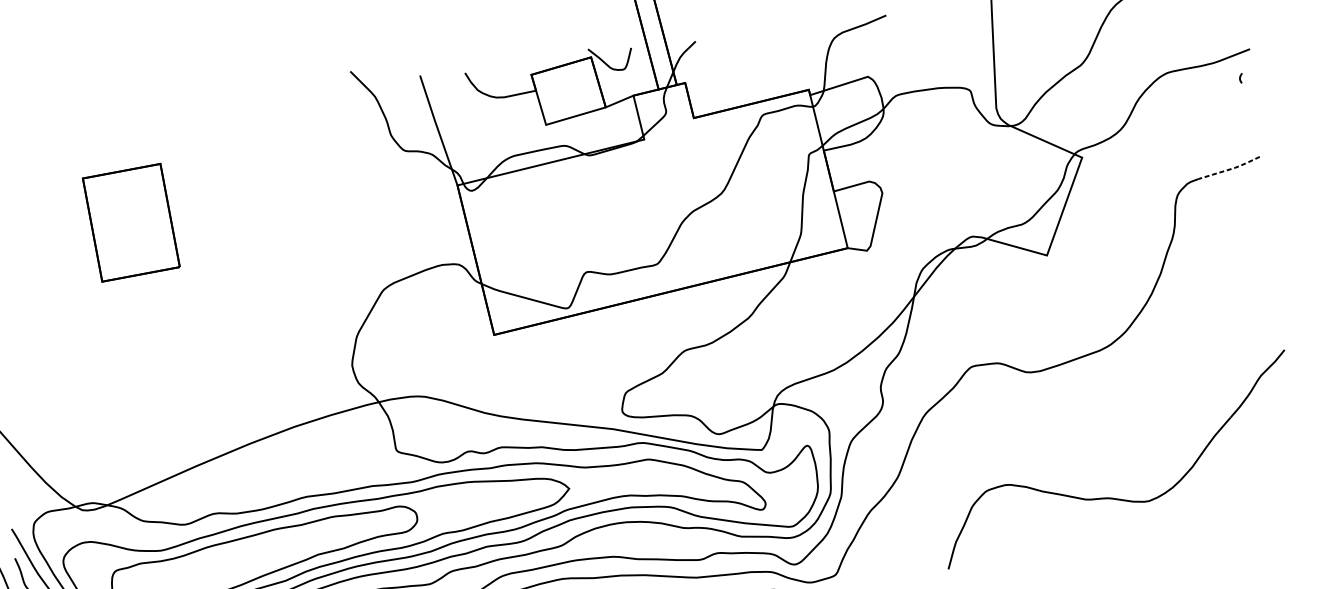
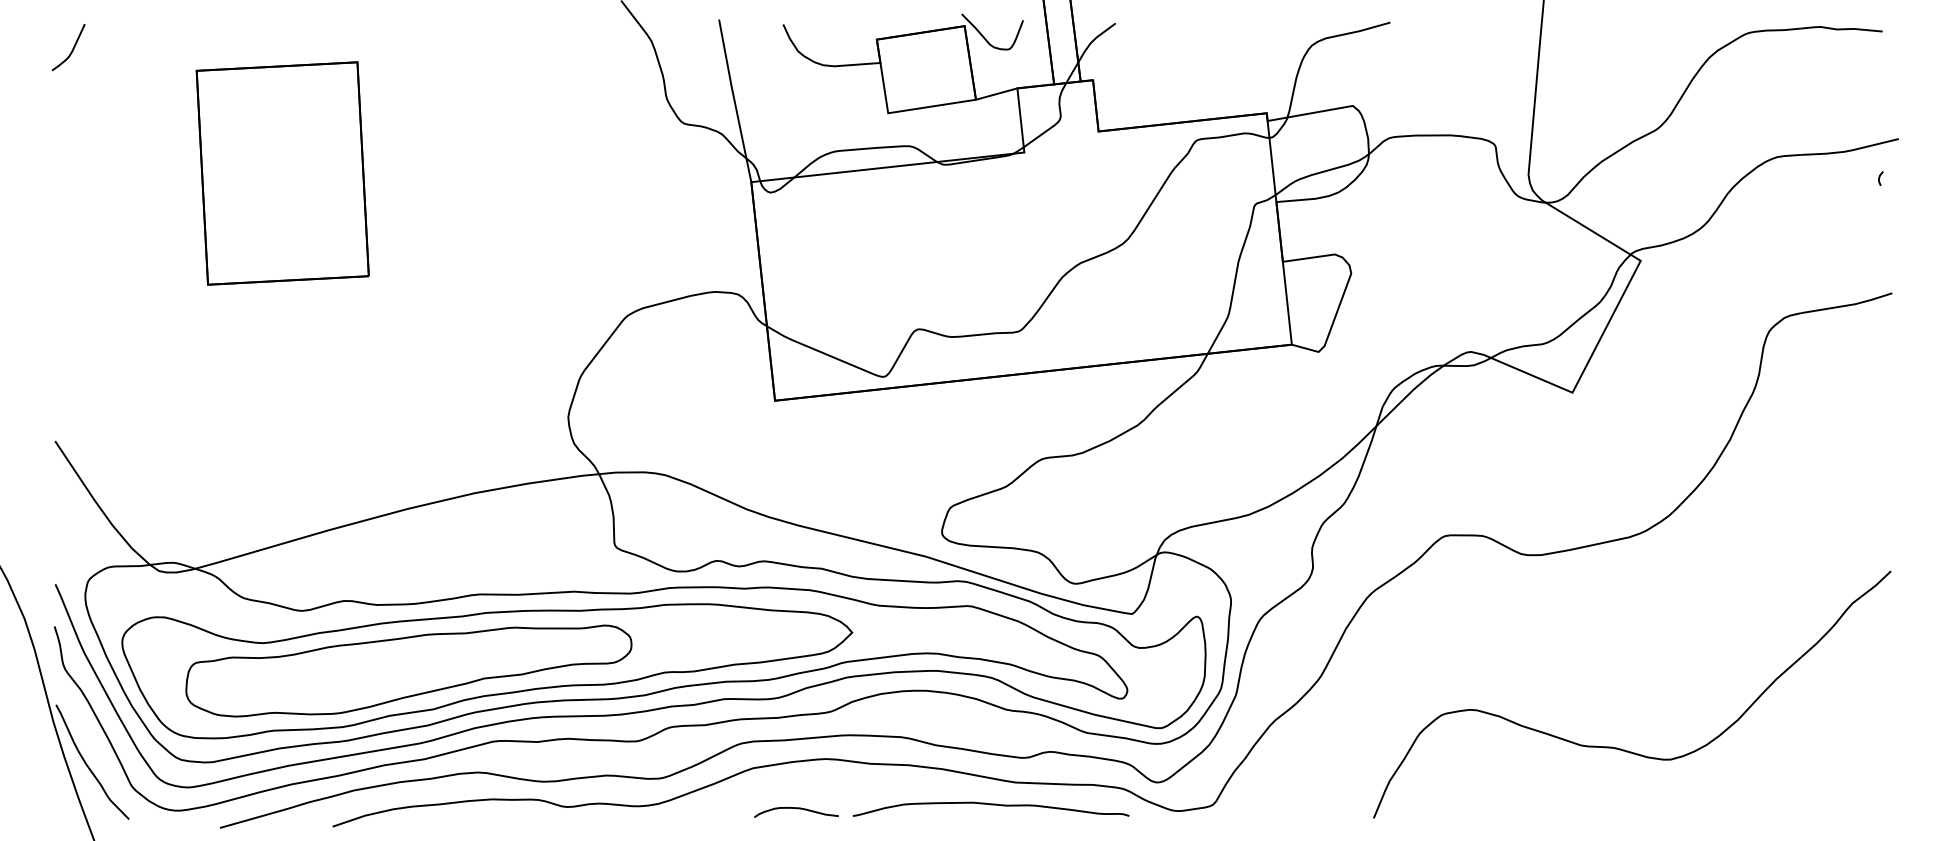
line: (1230, 169) -> (1848, 305), dashed -> solid
part: (131, 222) -> (282, 173), size x1.43

